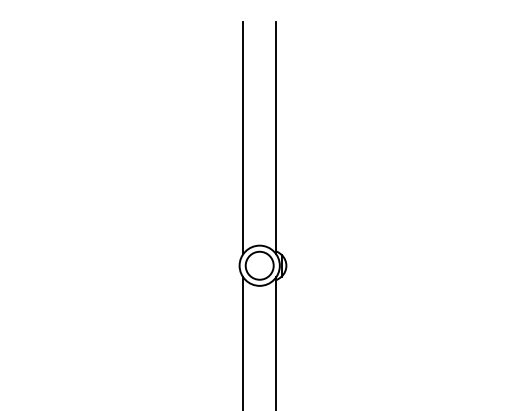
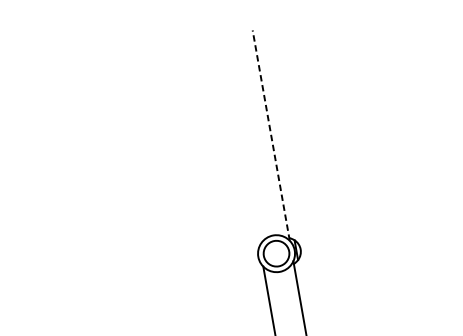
line: (276, 137) -> (271, 134), solid -> dashed
line: (243, 138) -> (241, 141), removed

